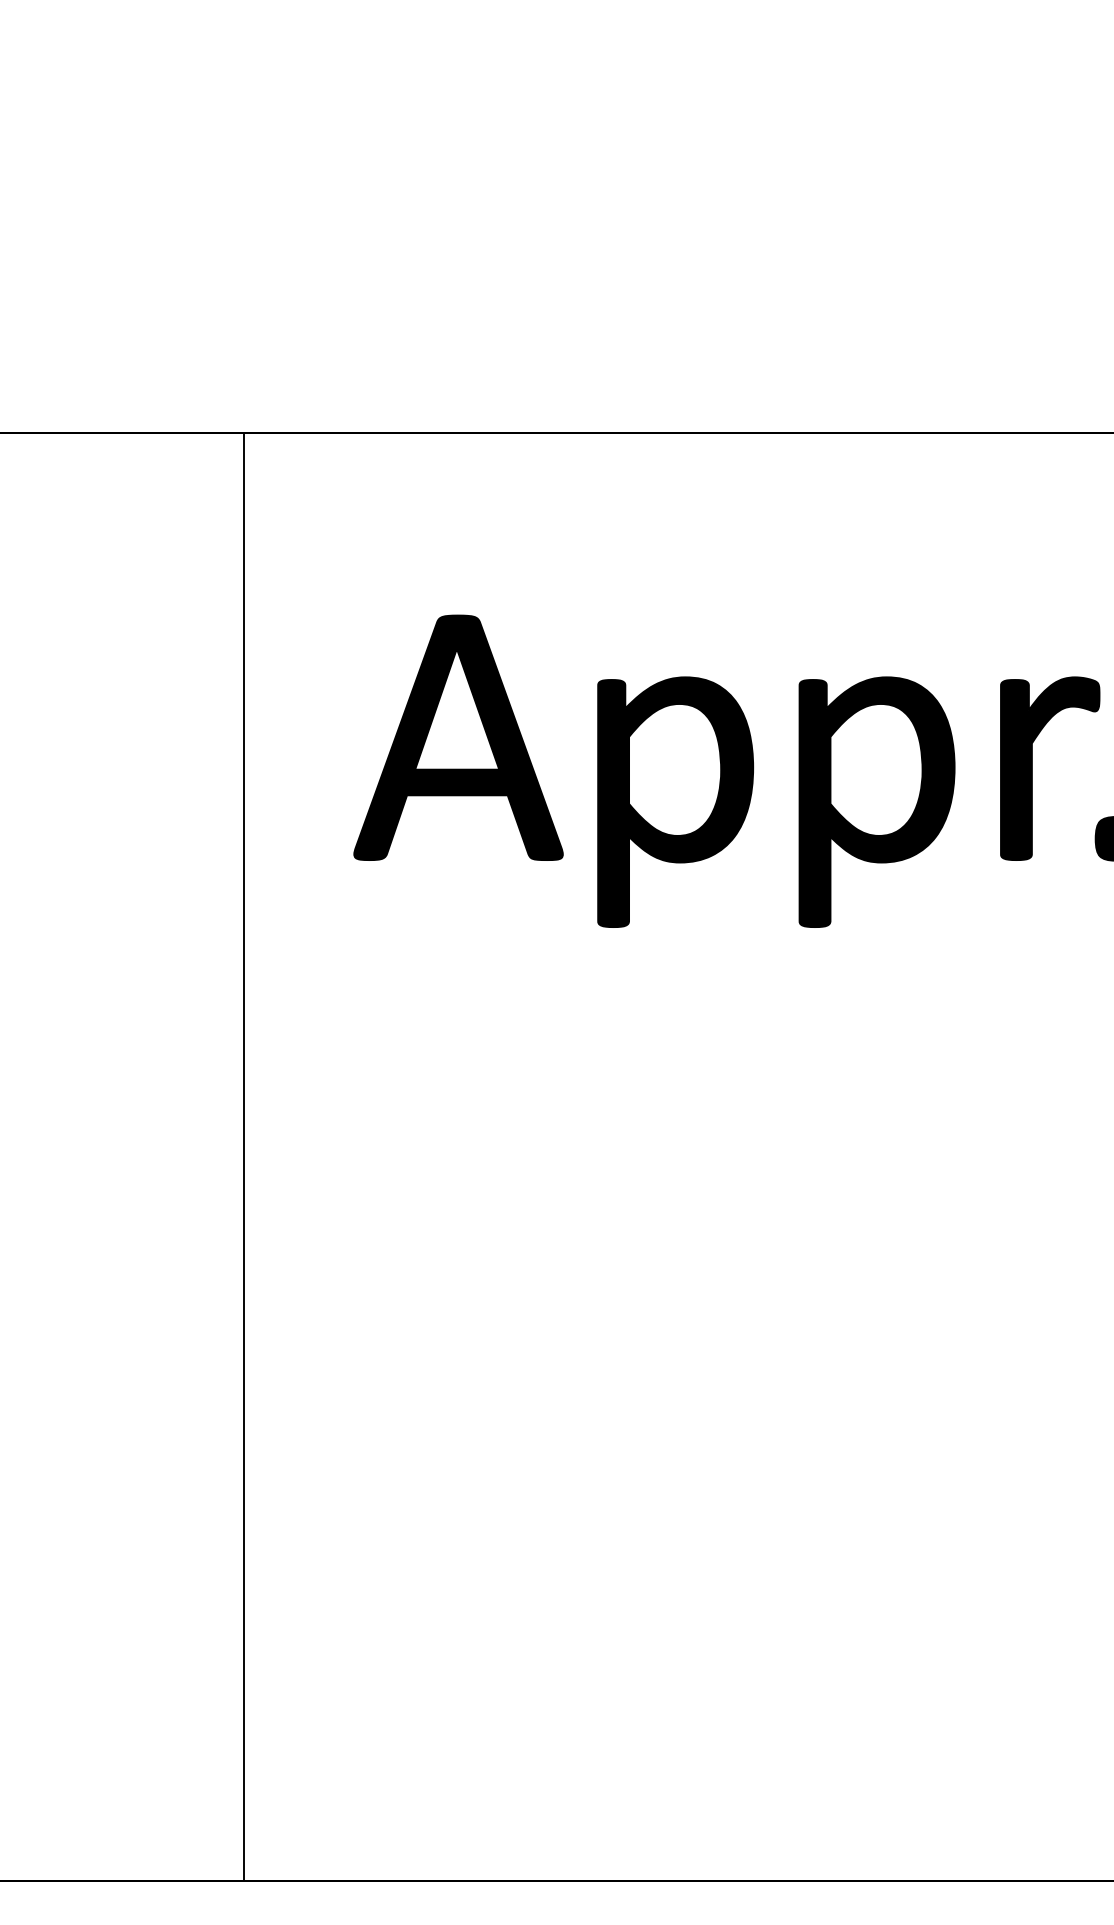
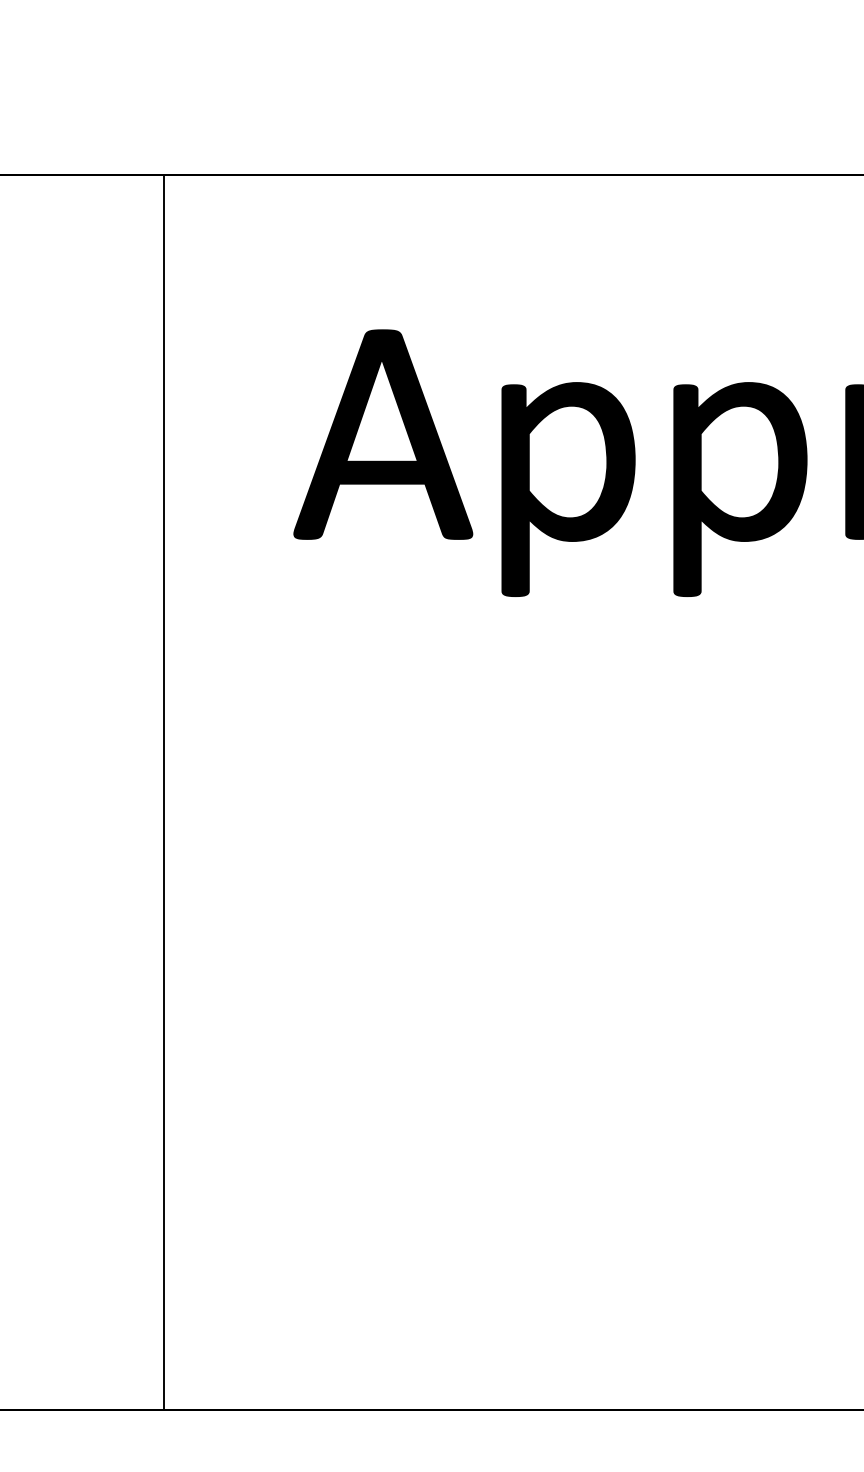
line: (244, 1157) -> (163, 792), moved

